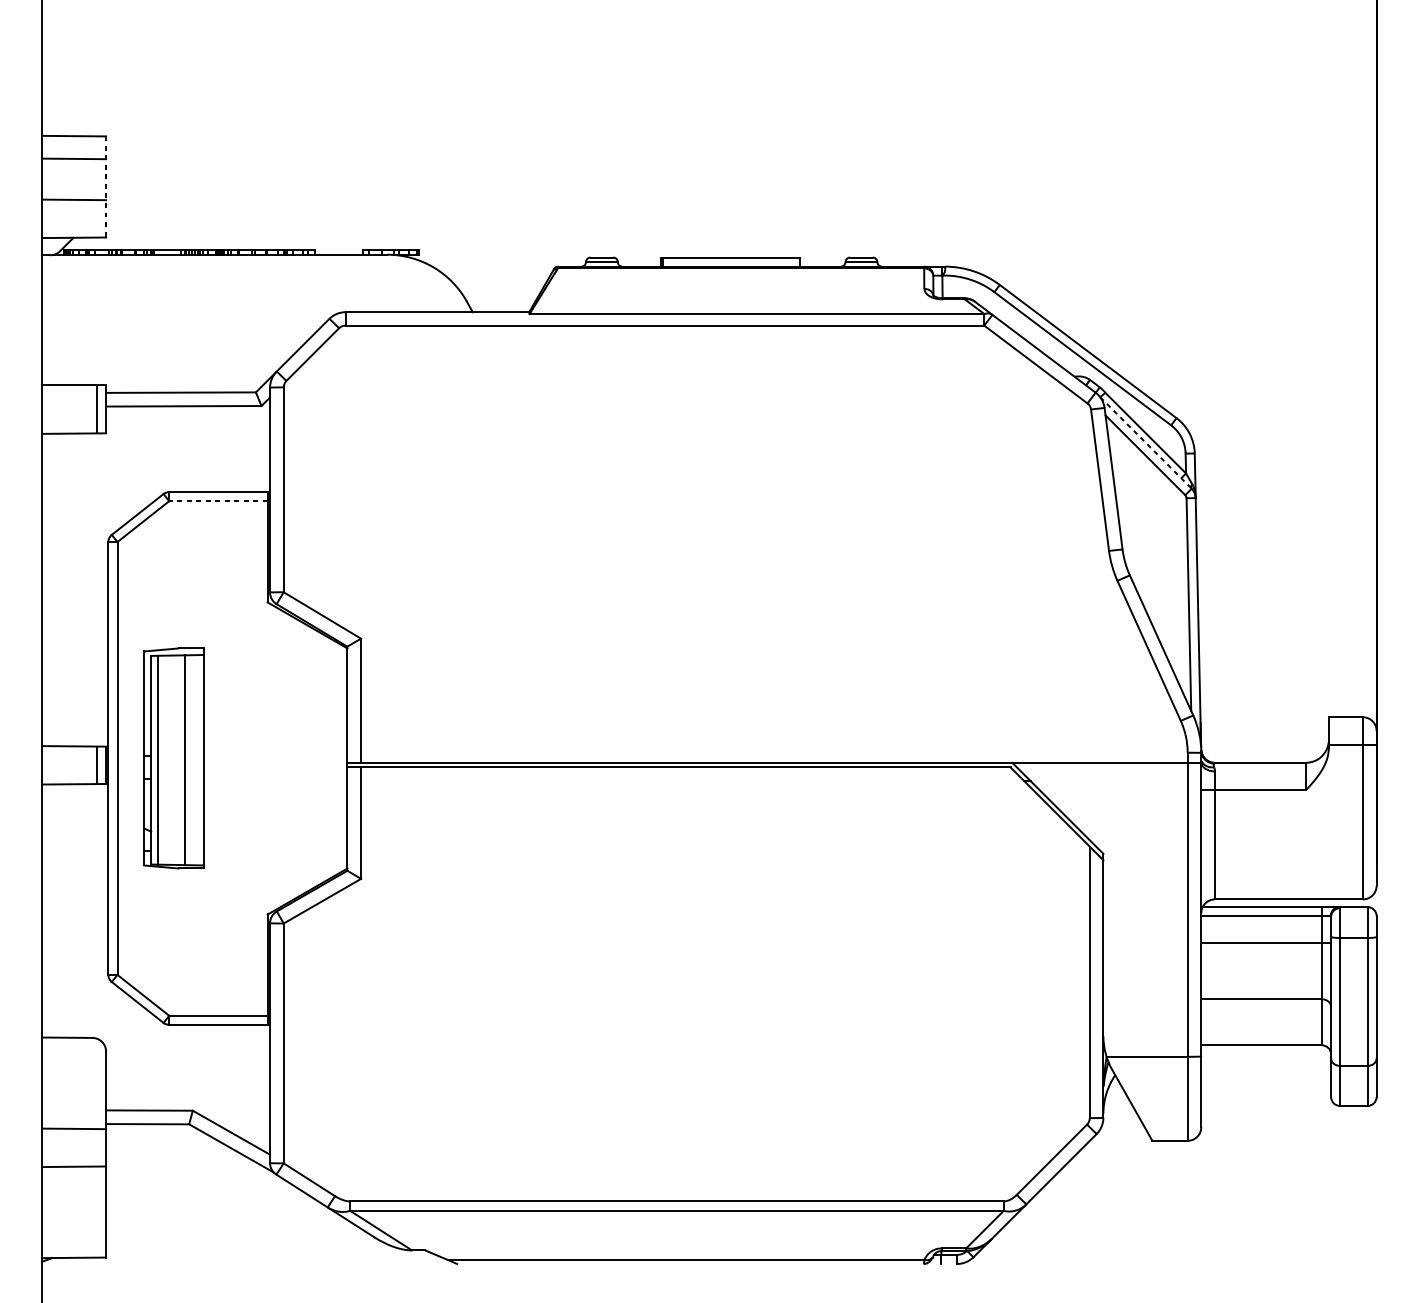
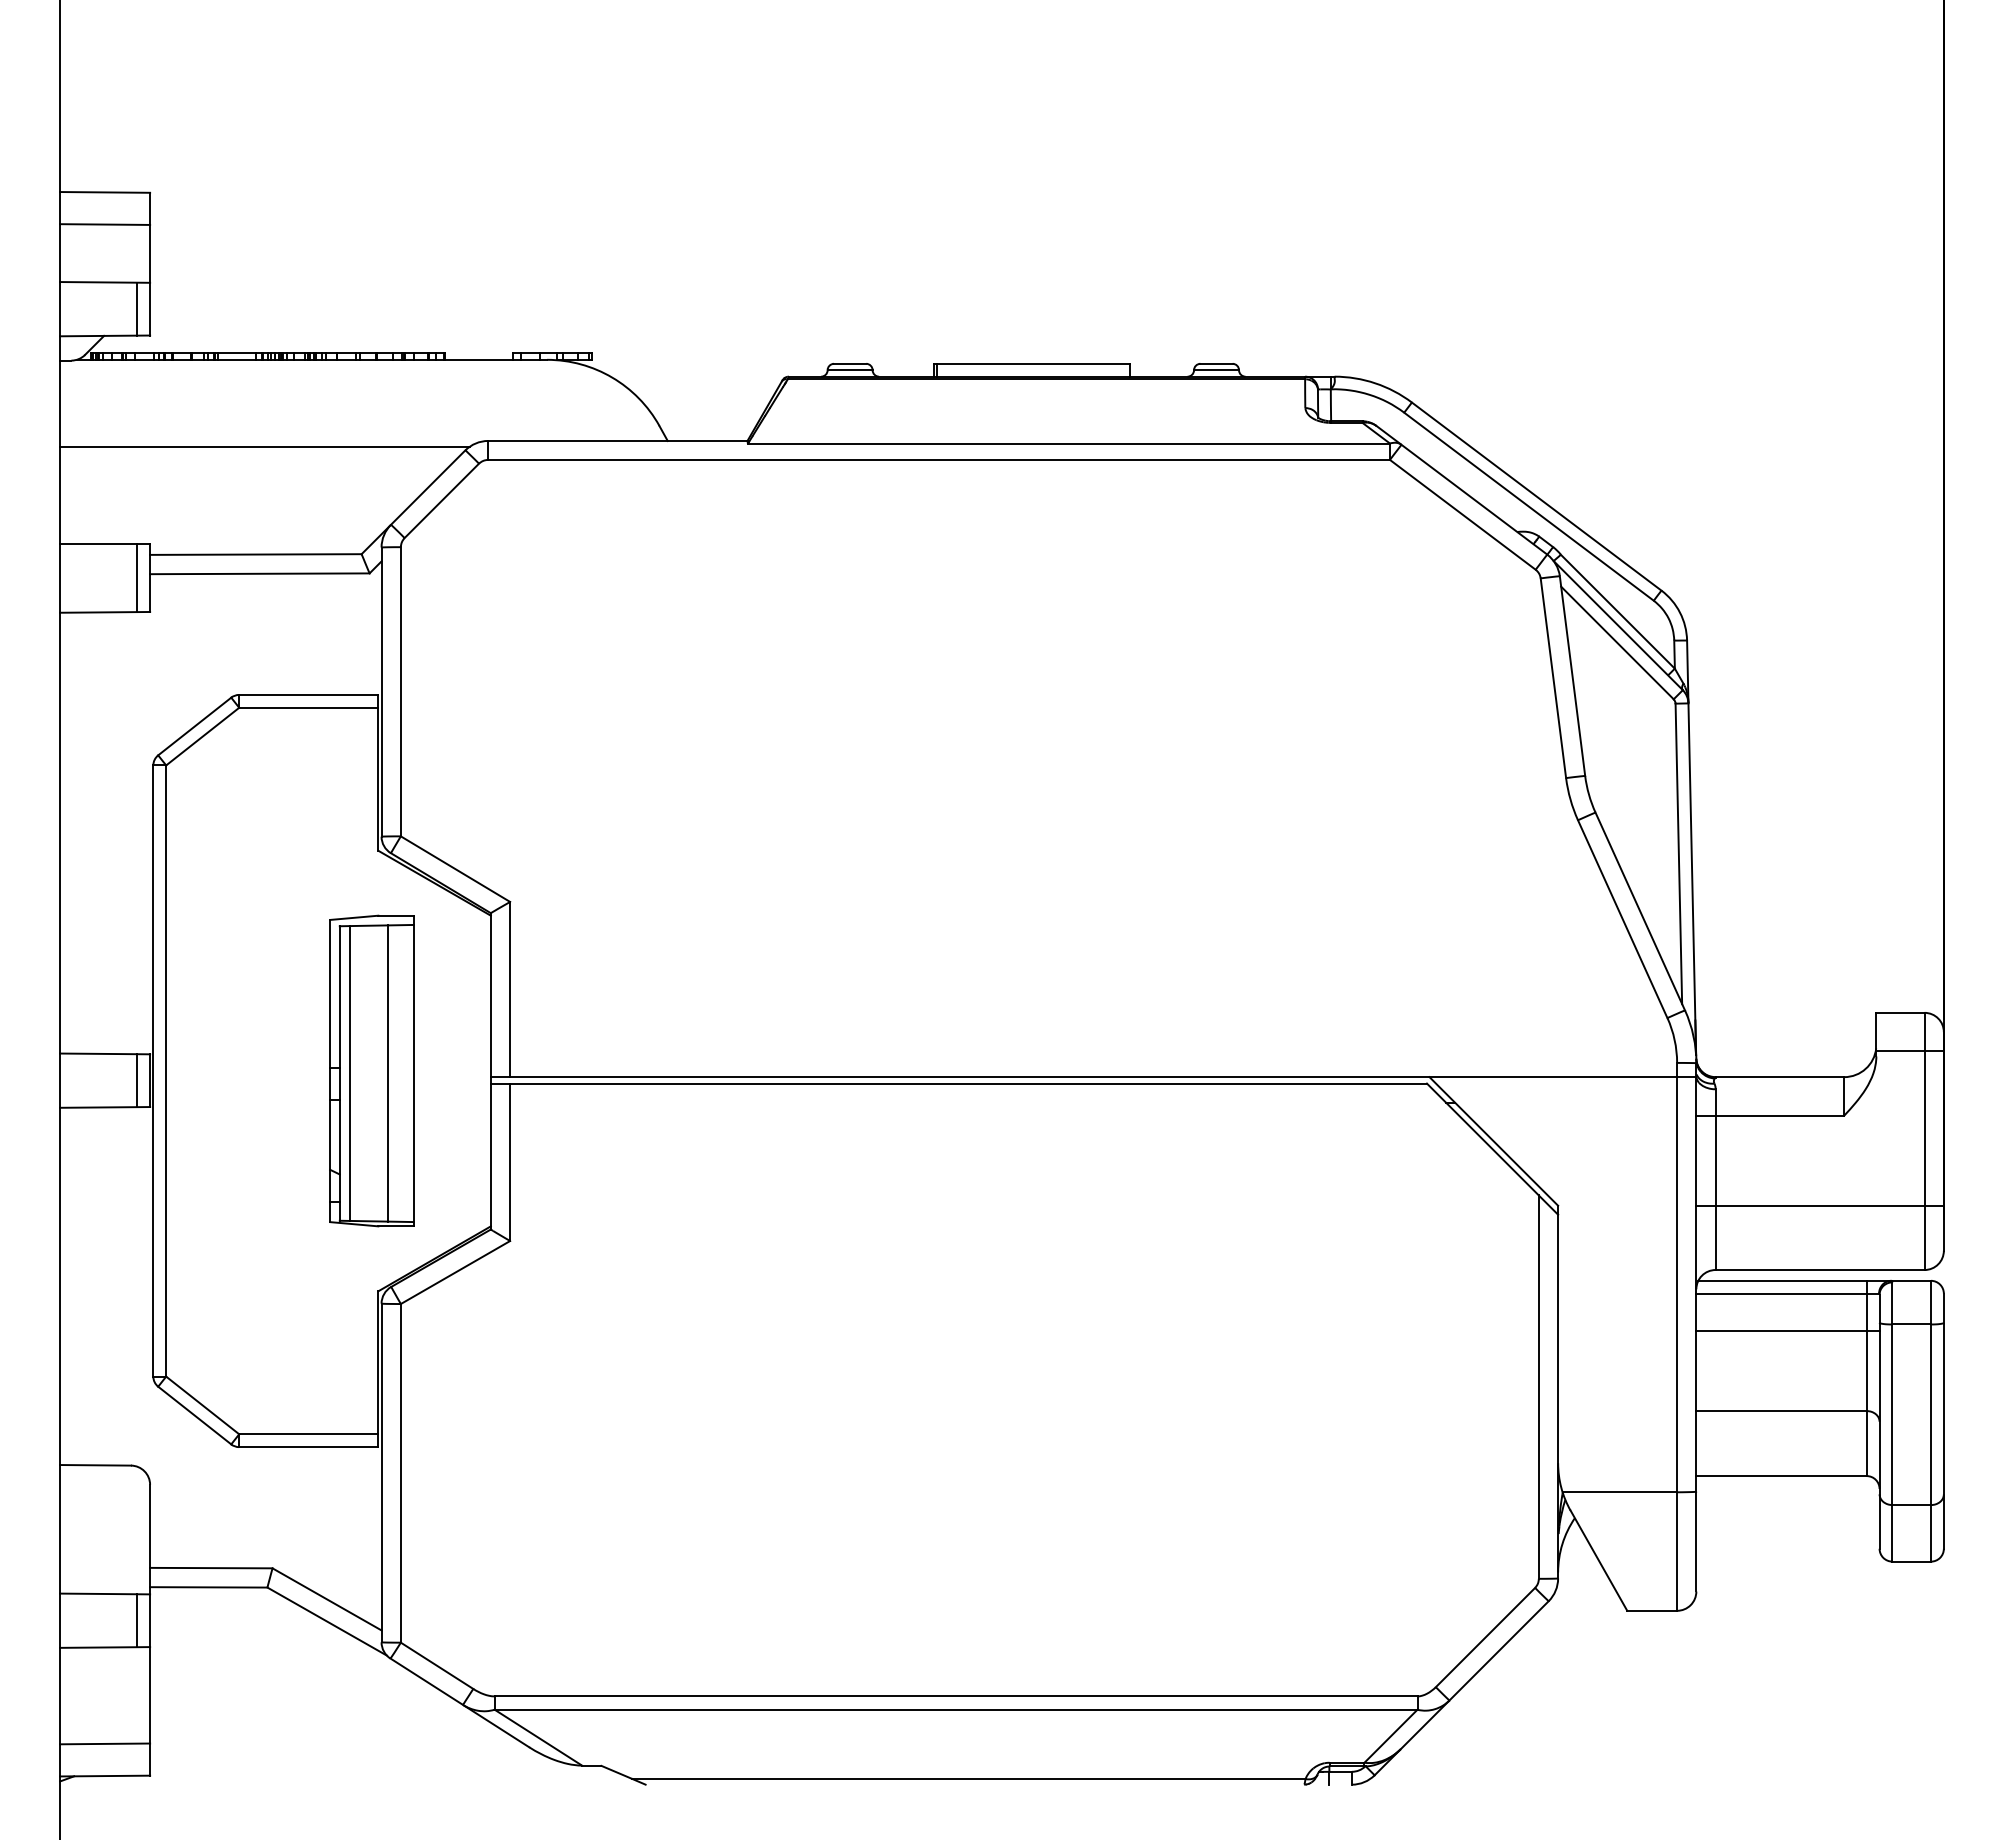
line: (106, 187) -> (150, 264), dashed -> solid
line: (97, 218) -> (137, 308), added
line: (187, 316) -> (264, 446), added
line: (1146, 442) -> (1618, 625), dashed -> solid
line: (218, 500) -> (308, 707), dashed -> solid
part: (173, 758) -> (371, 1070), moved
line: (1288, 853) -> (1819, 1205), added
line: (97, 1147) -> (137, 1620), added
line: (74, 1234) -> (105, 1743), added

